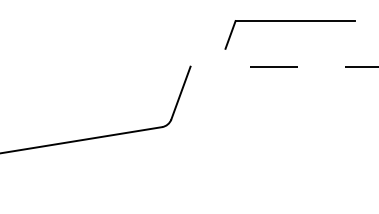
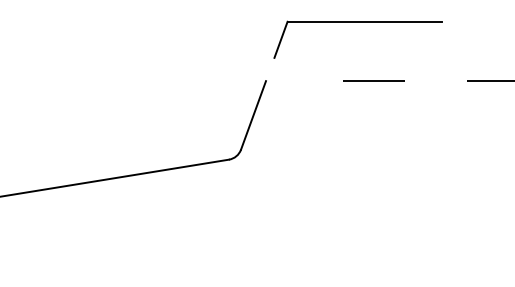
part: (289, 21) -> (357, 22), moved

